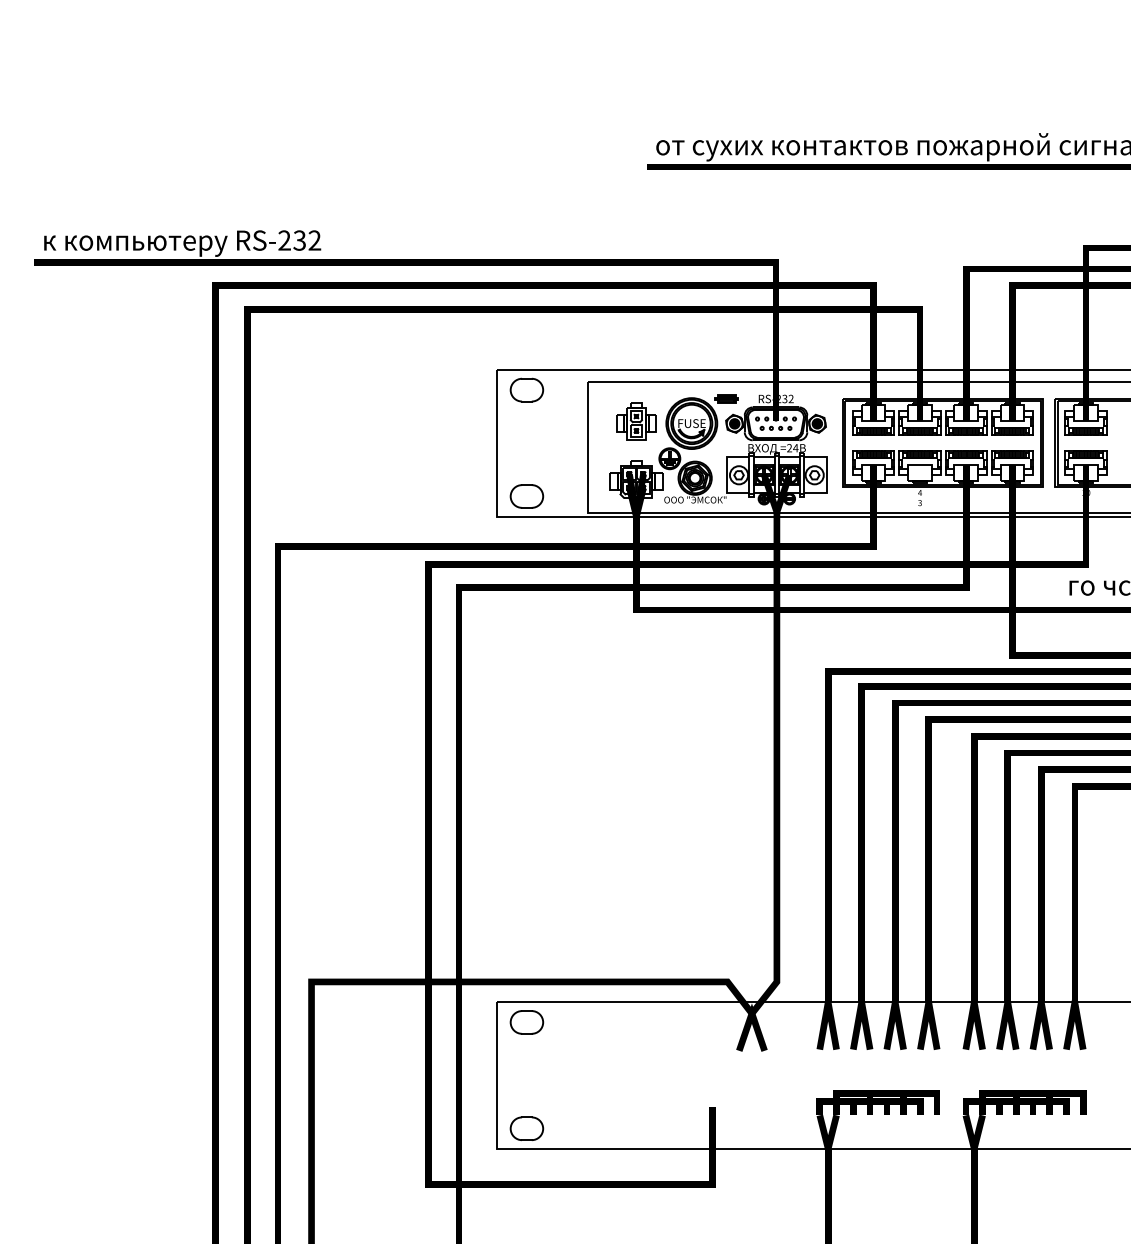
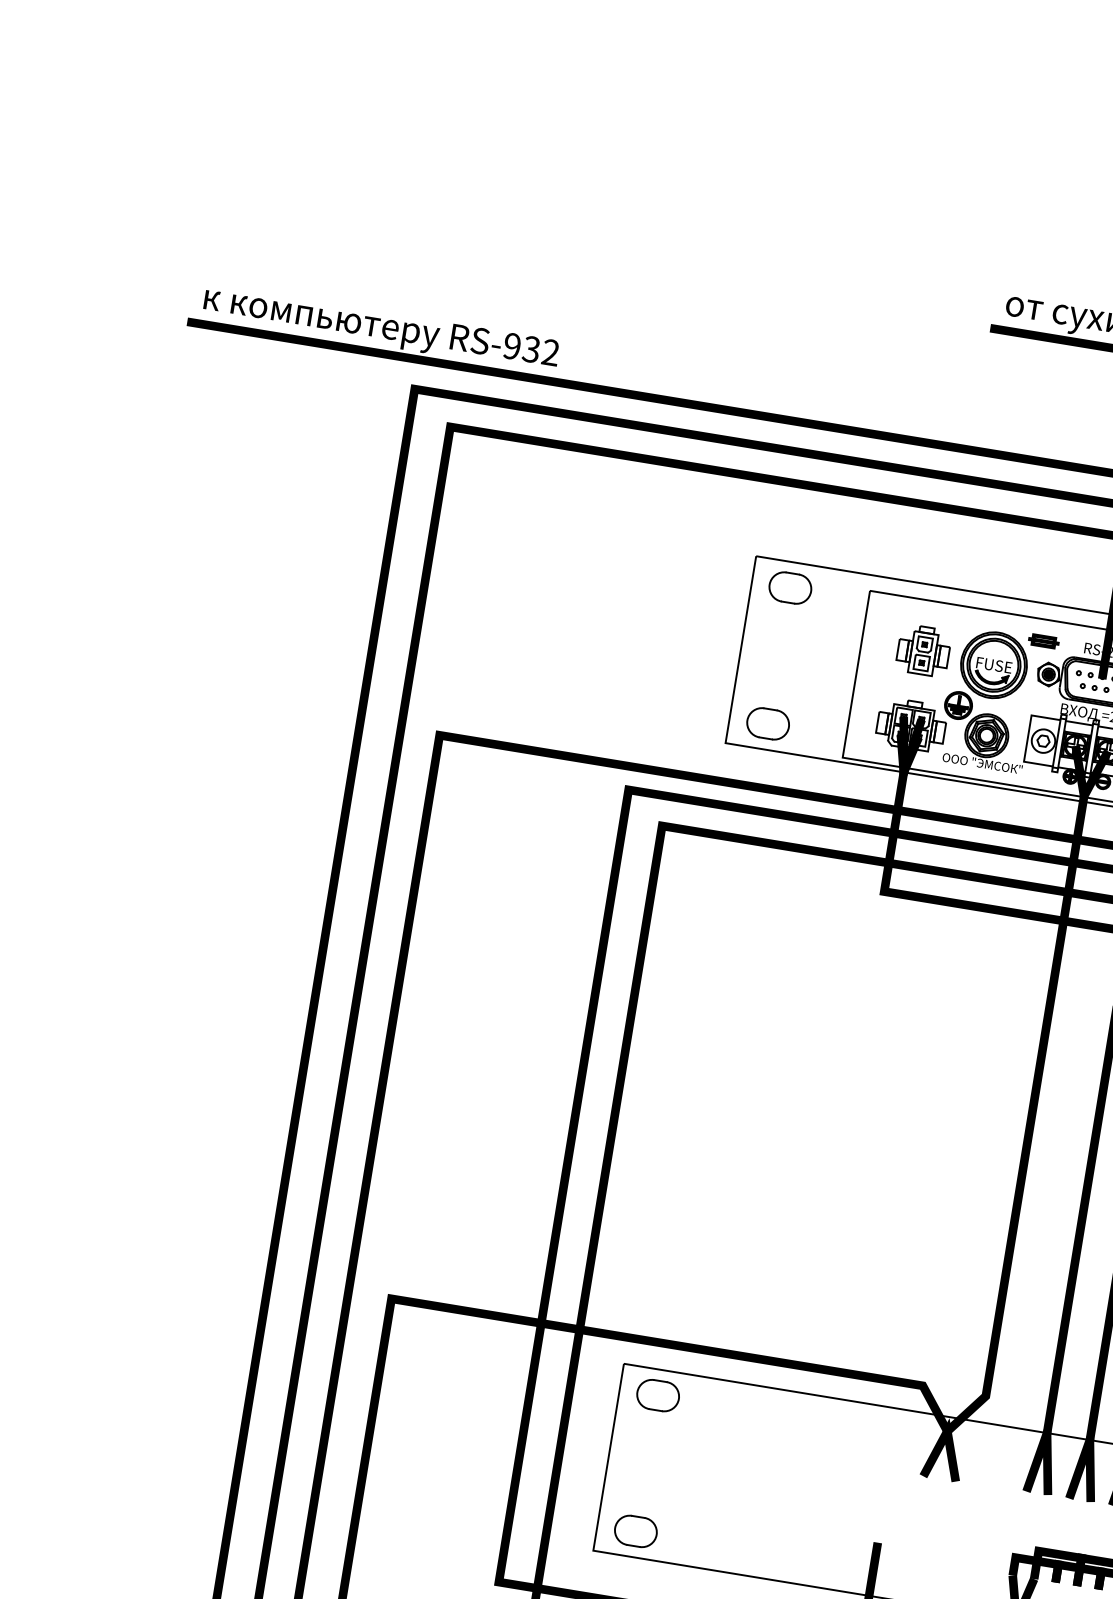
text: (284, 240) -> (512, 346), RS-232 -> RS-932

